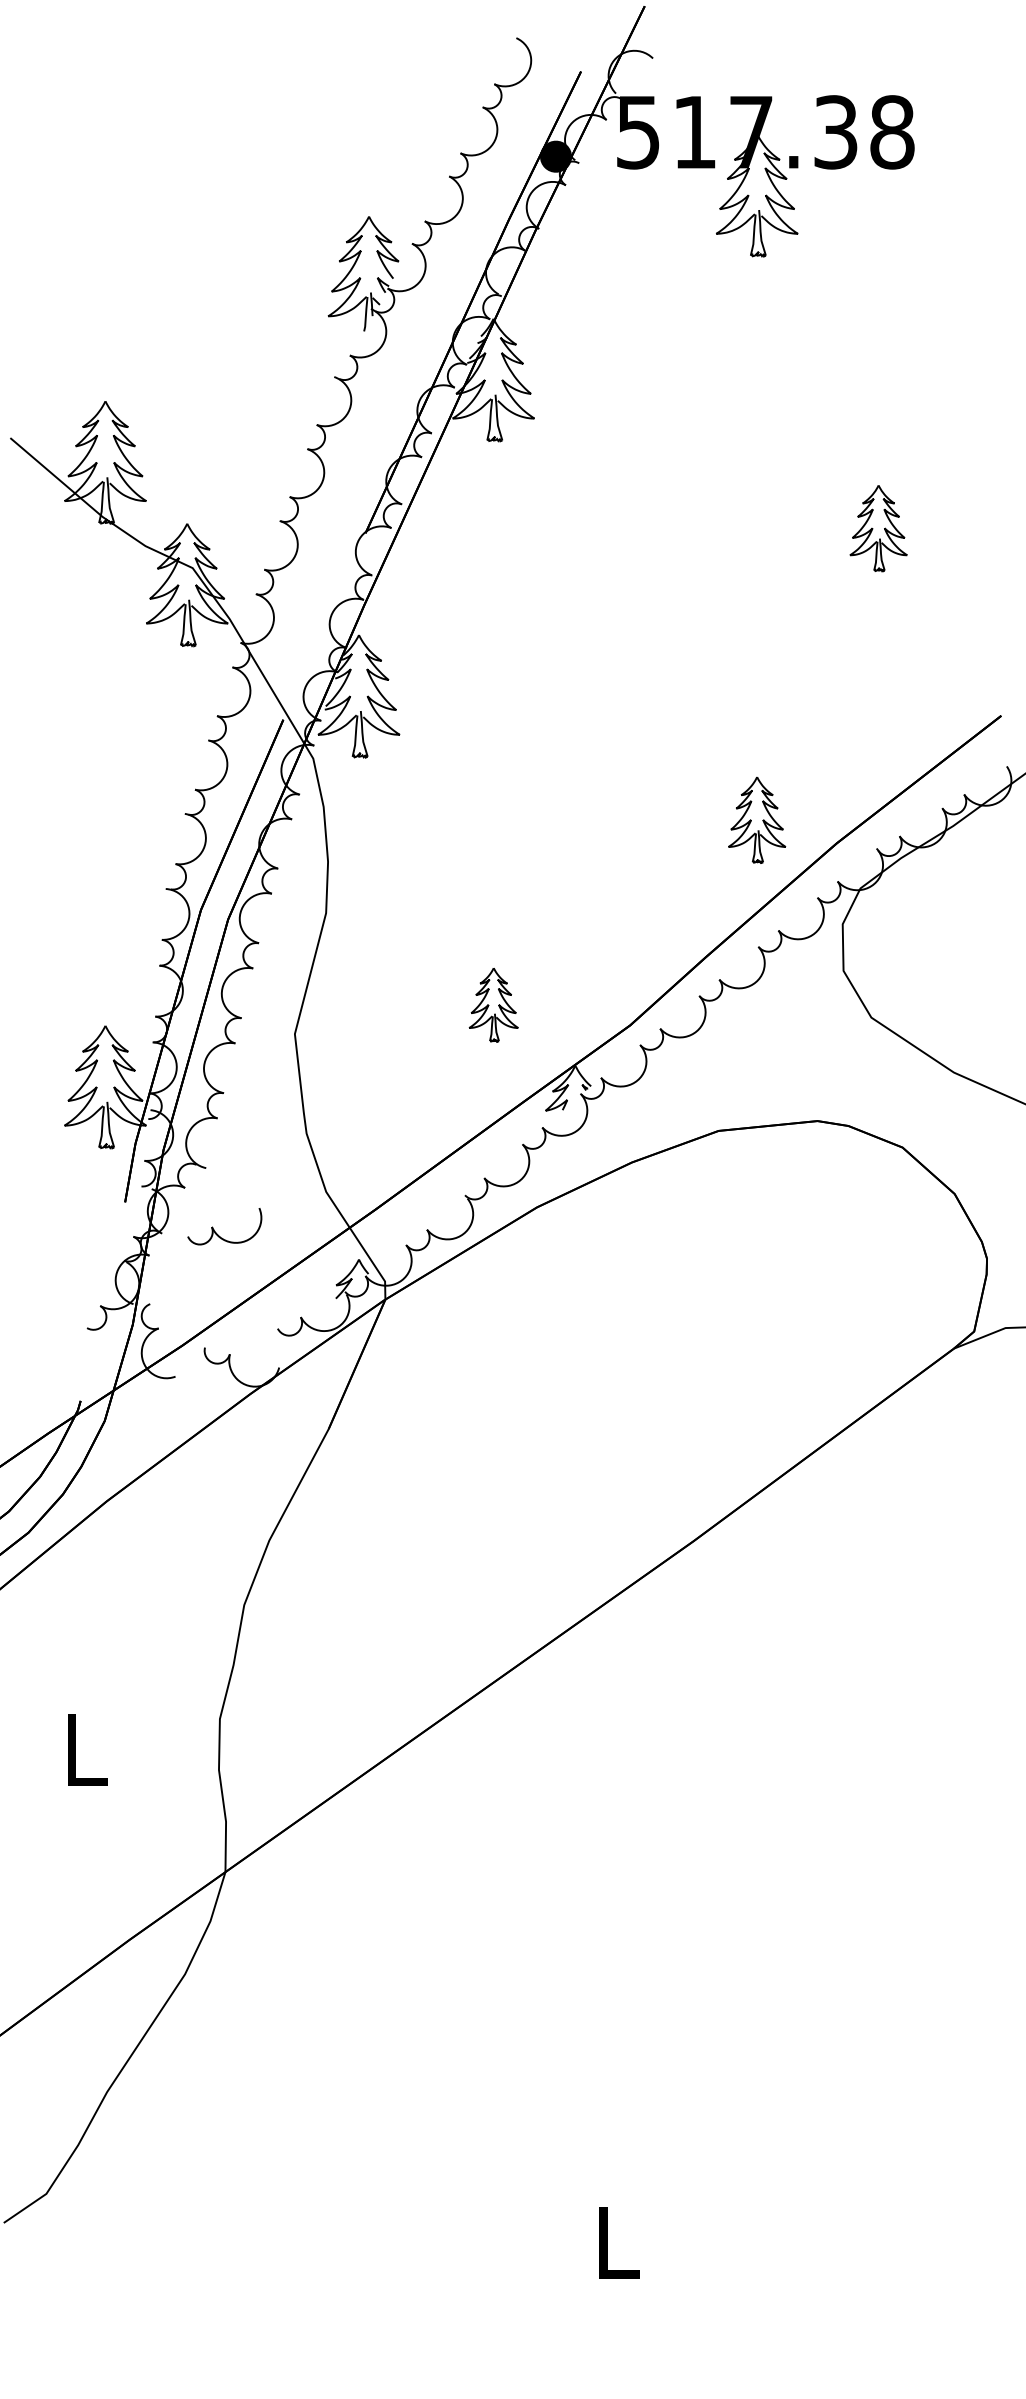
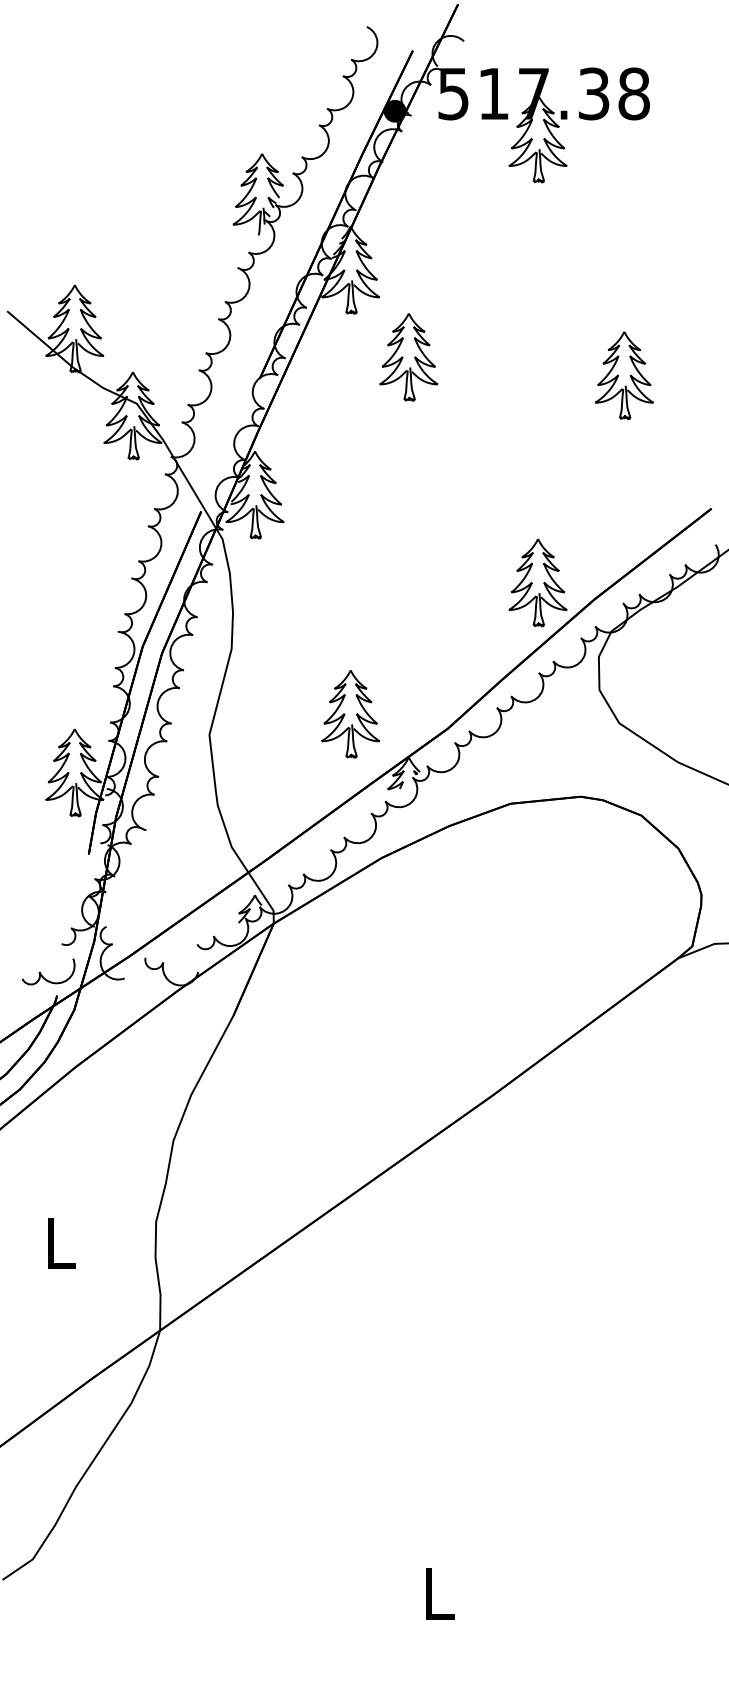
part: (574, 503) -> (408, 357), added
part: (878, 528) -> (624, 375), size x1.43
part: (756, 819) -> (537, 582), size x1.43
part: (493, 1005) -> (350, 714), size x1.67
part: (217, 1233) -> (43, 976), moved

